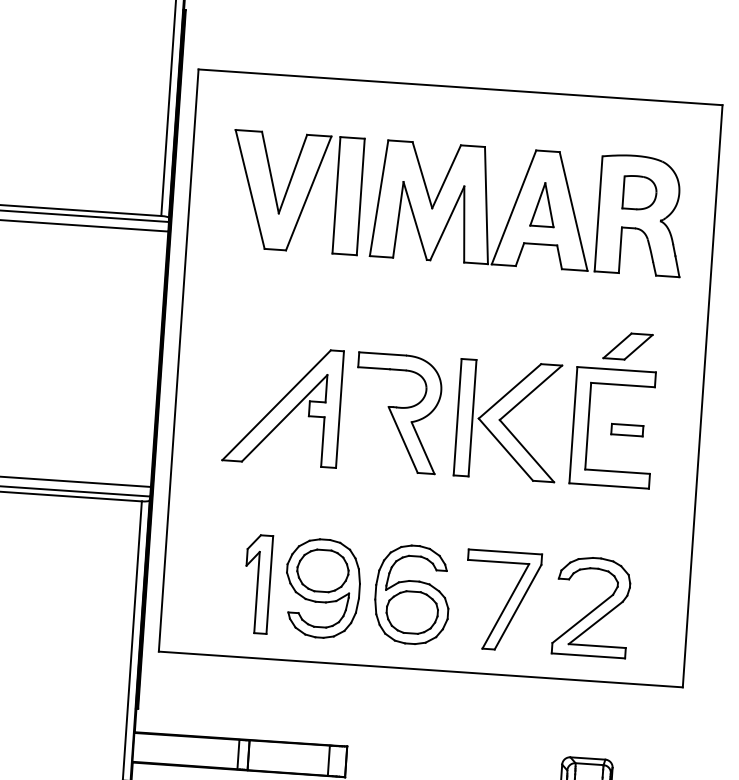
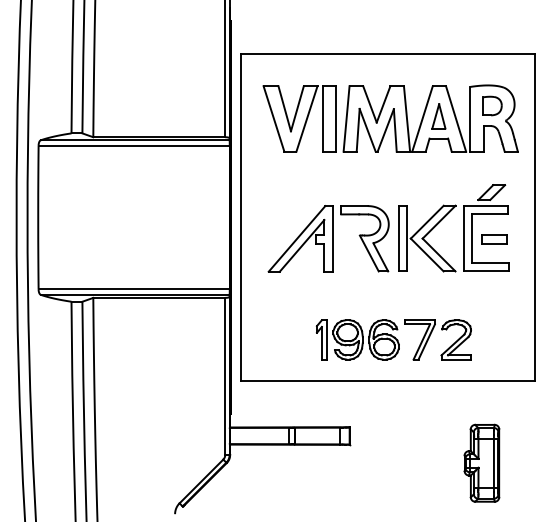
part: (627, 430) -> (494, 239), size x1.43
part: (435, 595) -> (393, 339), size x0.71

